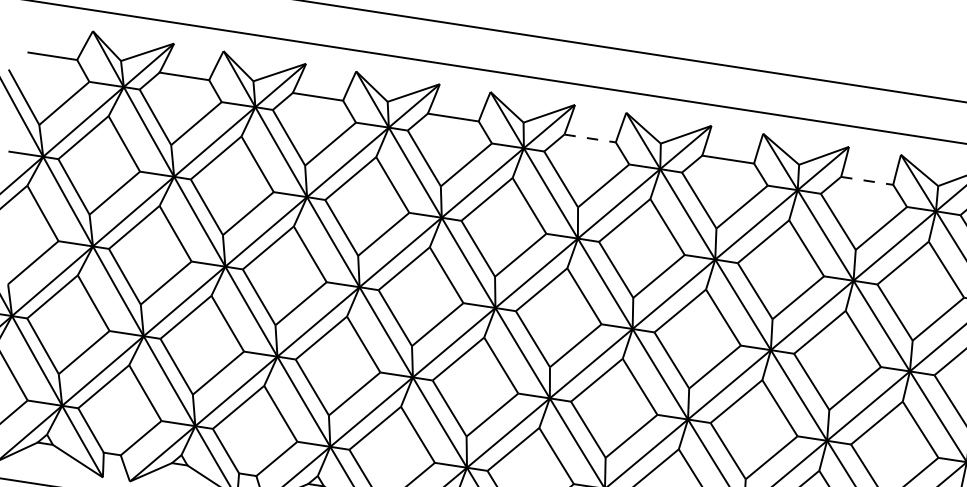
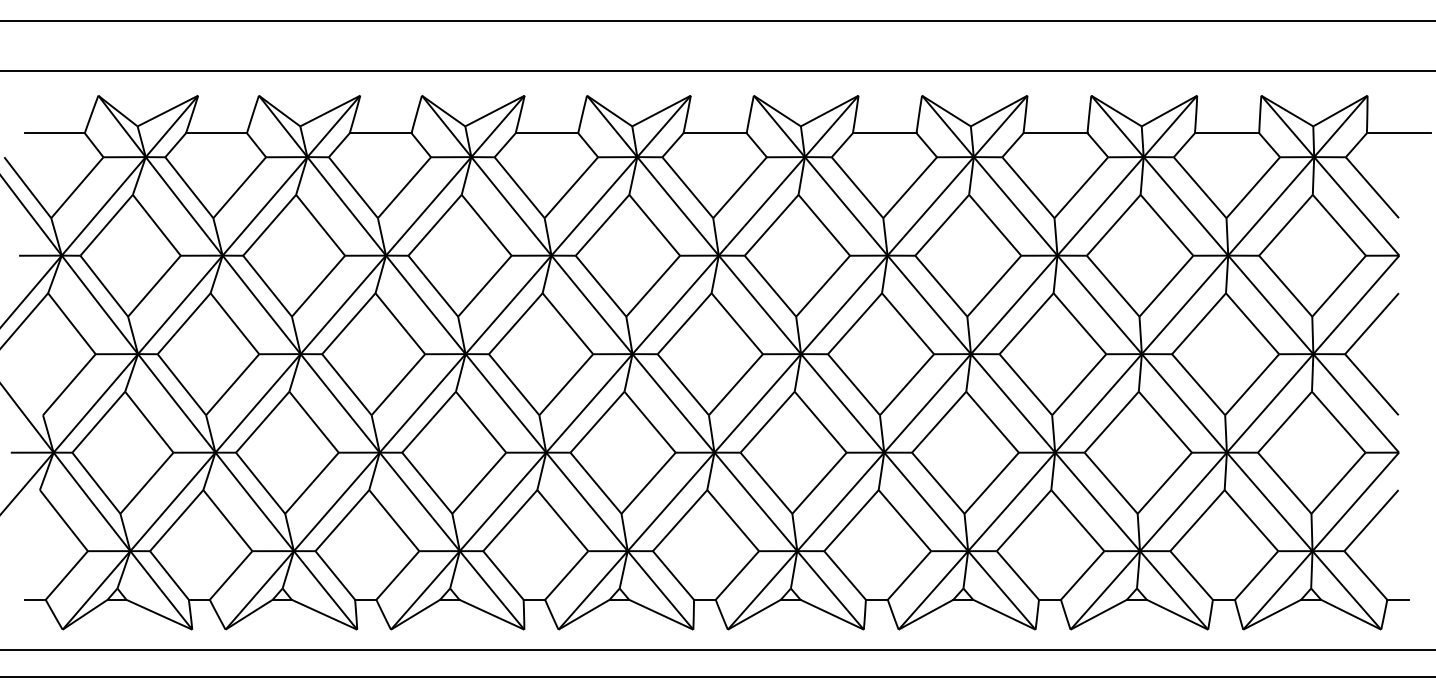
line: (590, 138) -> (715, 133), dashed -> solid
line: (867, 181) -> (1056, 133), dashed -> solid

